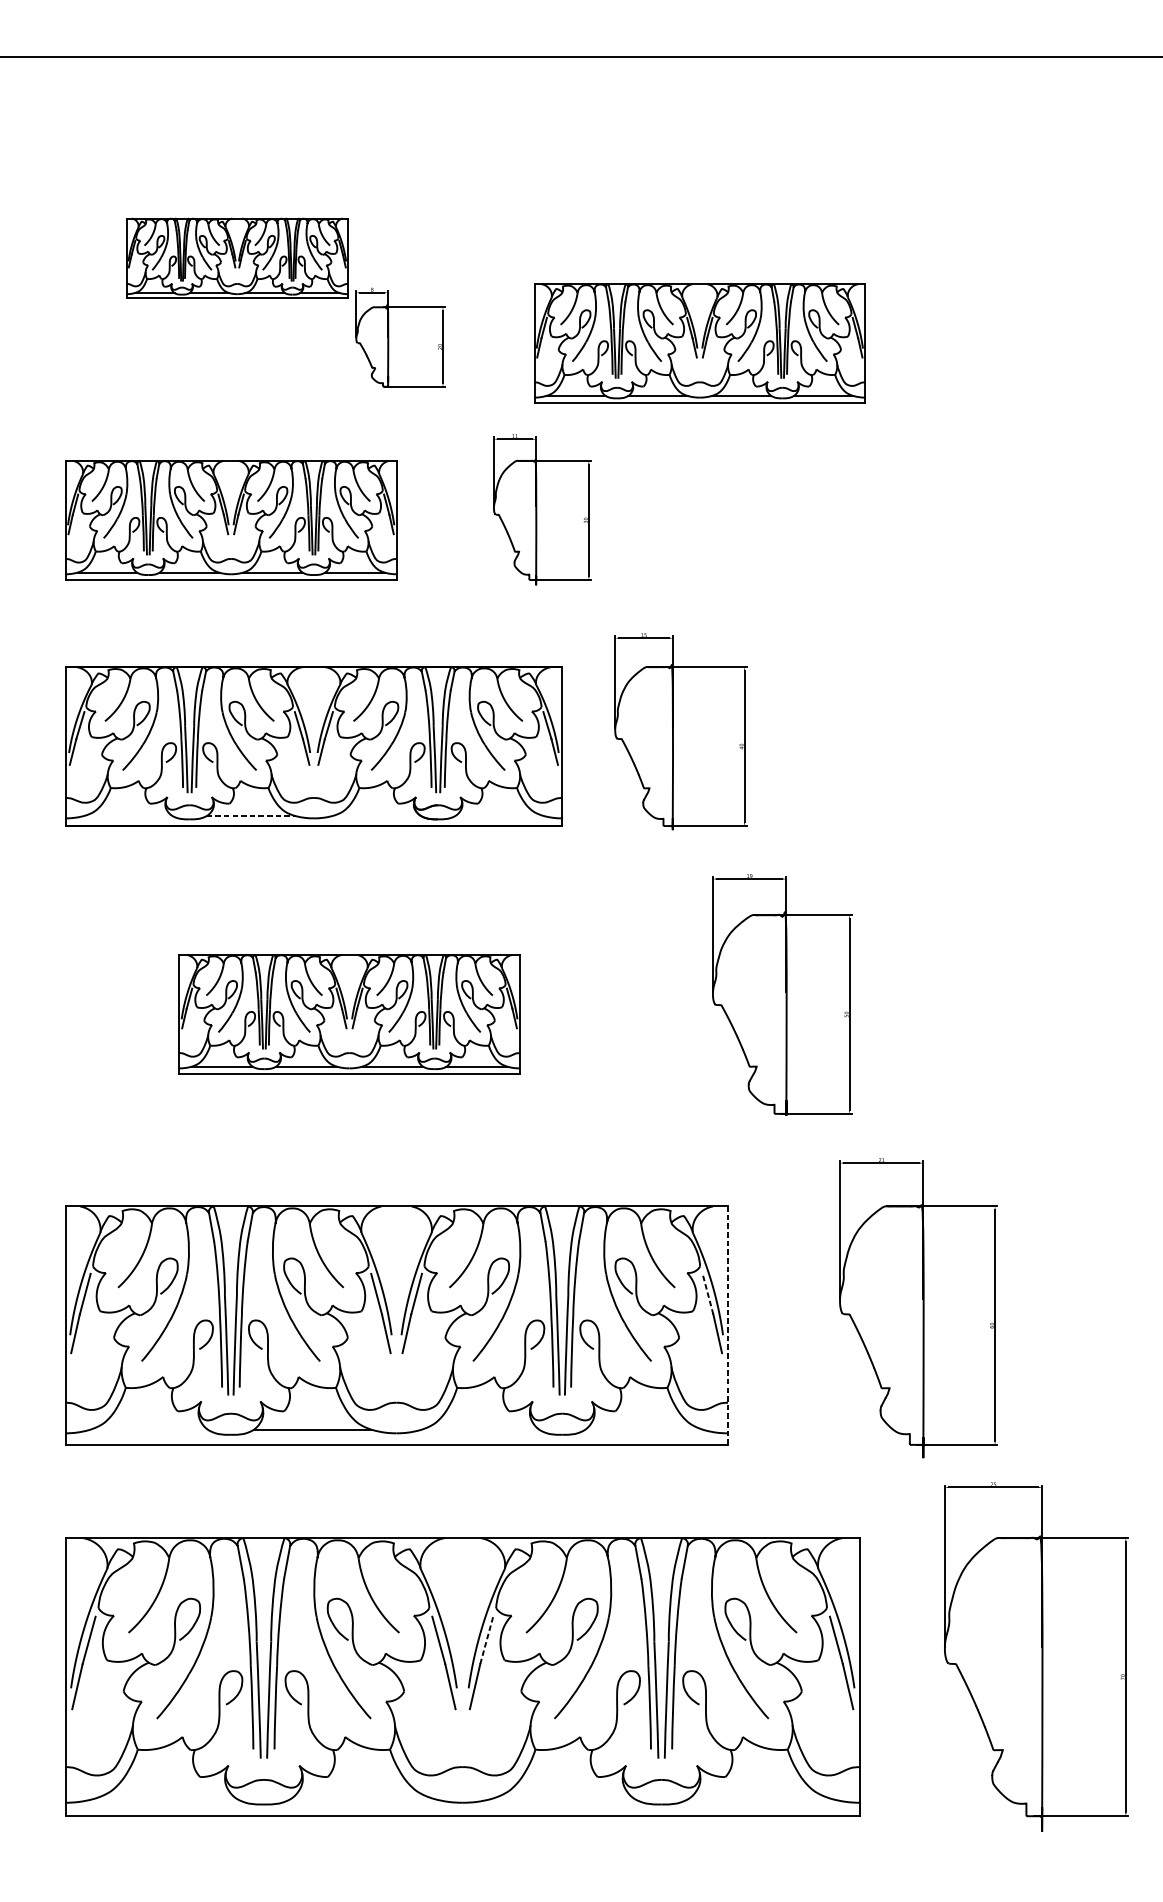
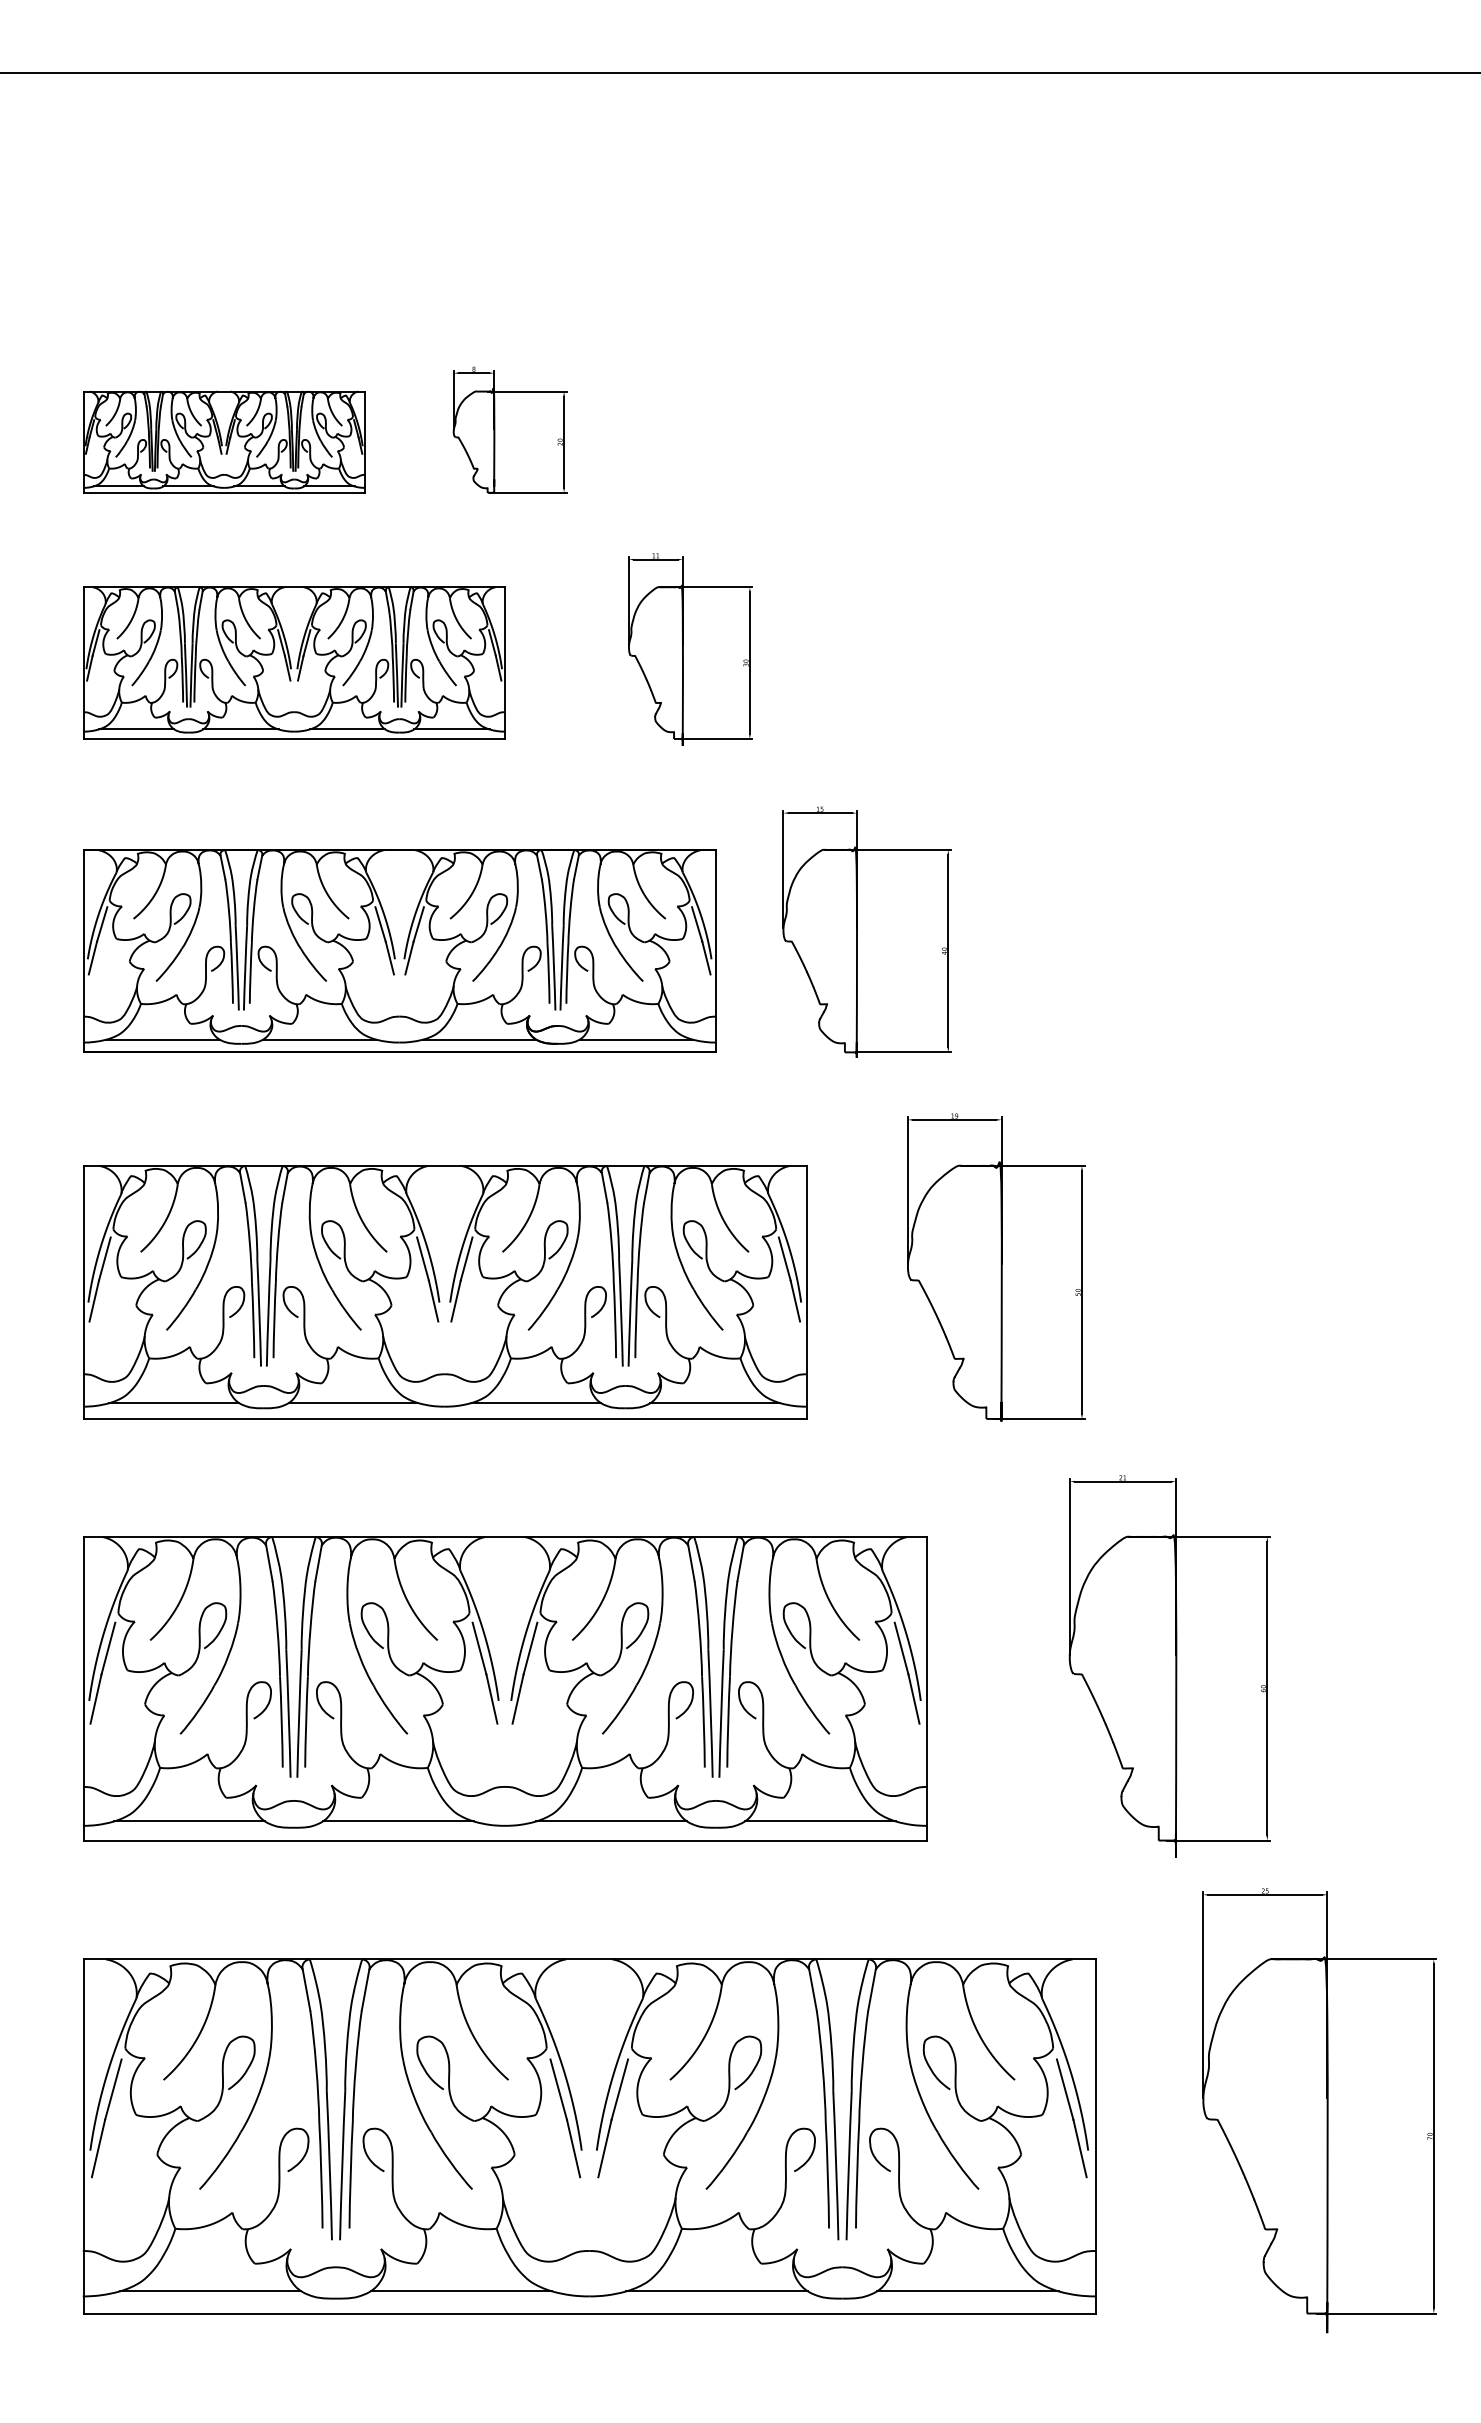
part: (237, 257) -> (224, 441), moved
part: (700, 343) -> (891, 437), removed
line: (127, 815) -> (162, 1039), added
line: (250, 815) -> (319, 1039), dashed -> solid
line: (376, 815) -> (479, 1039), added
line: (499, 815) -> (636, 1039), added
part: (349, 1014) -> (445, 1292), size x1.67
line: (707, 1294) -> (901, 1648), dashed -> solid
line: (728, 1325) -> (927, 1688), dashed -> solid
line: (148, 1429) -> (189, 1821), added
line: (480, 1429) -> (611, 1821), added
line: (644, 1429) -> (820, 1821), added
line: (486, 1640) -> (619, 2089), dashed -> solid
line: (165, 1798) -> (210, 2291), added
line: (362, 1798) -> (461, 2291), added
line: (562, 1798) -> (716, 2291), added
line: (759, 1798) -> (967, 2291), added

